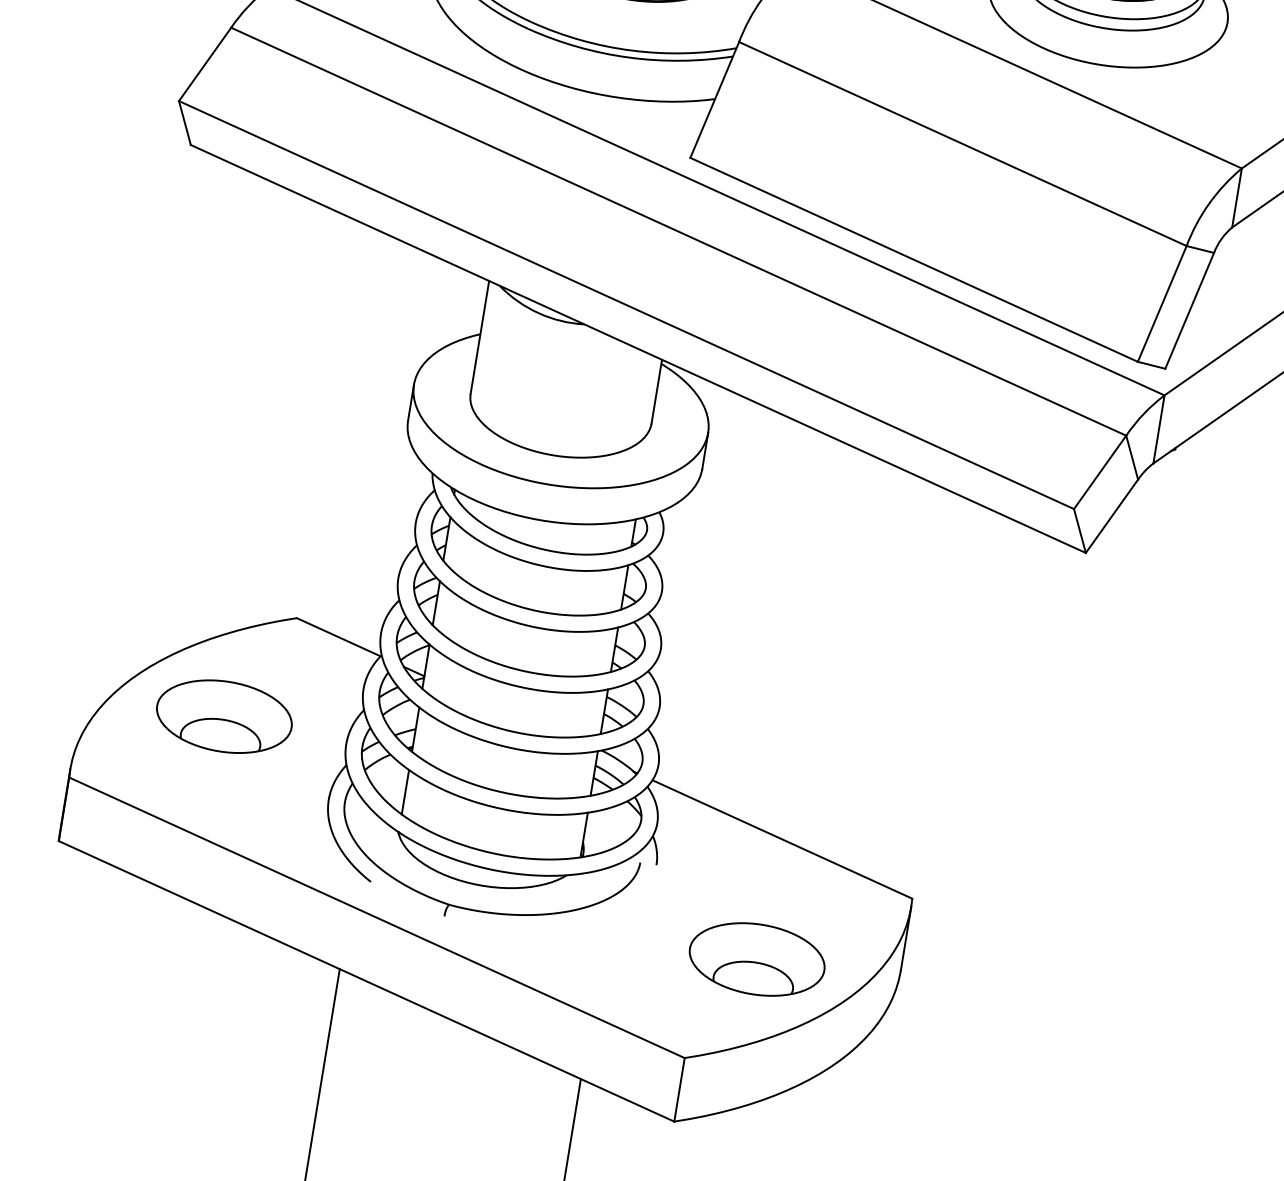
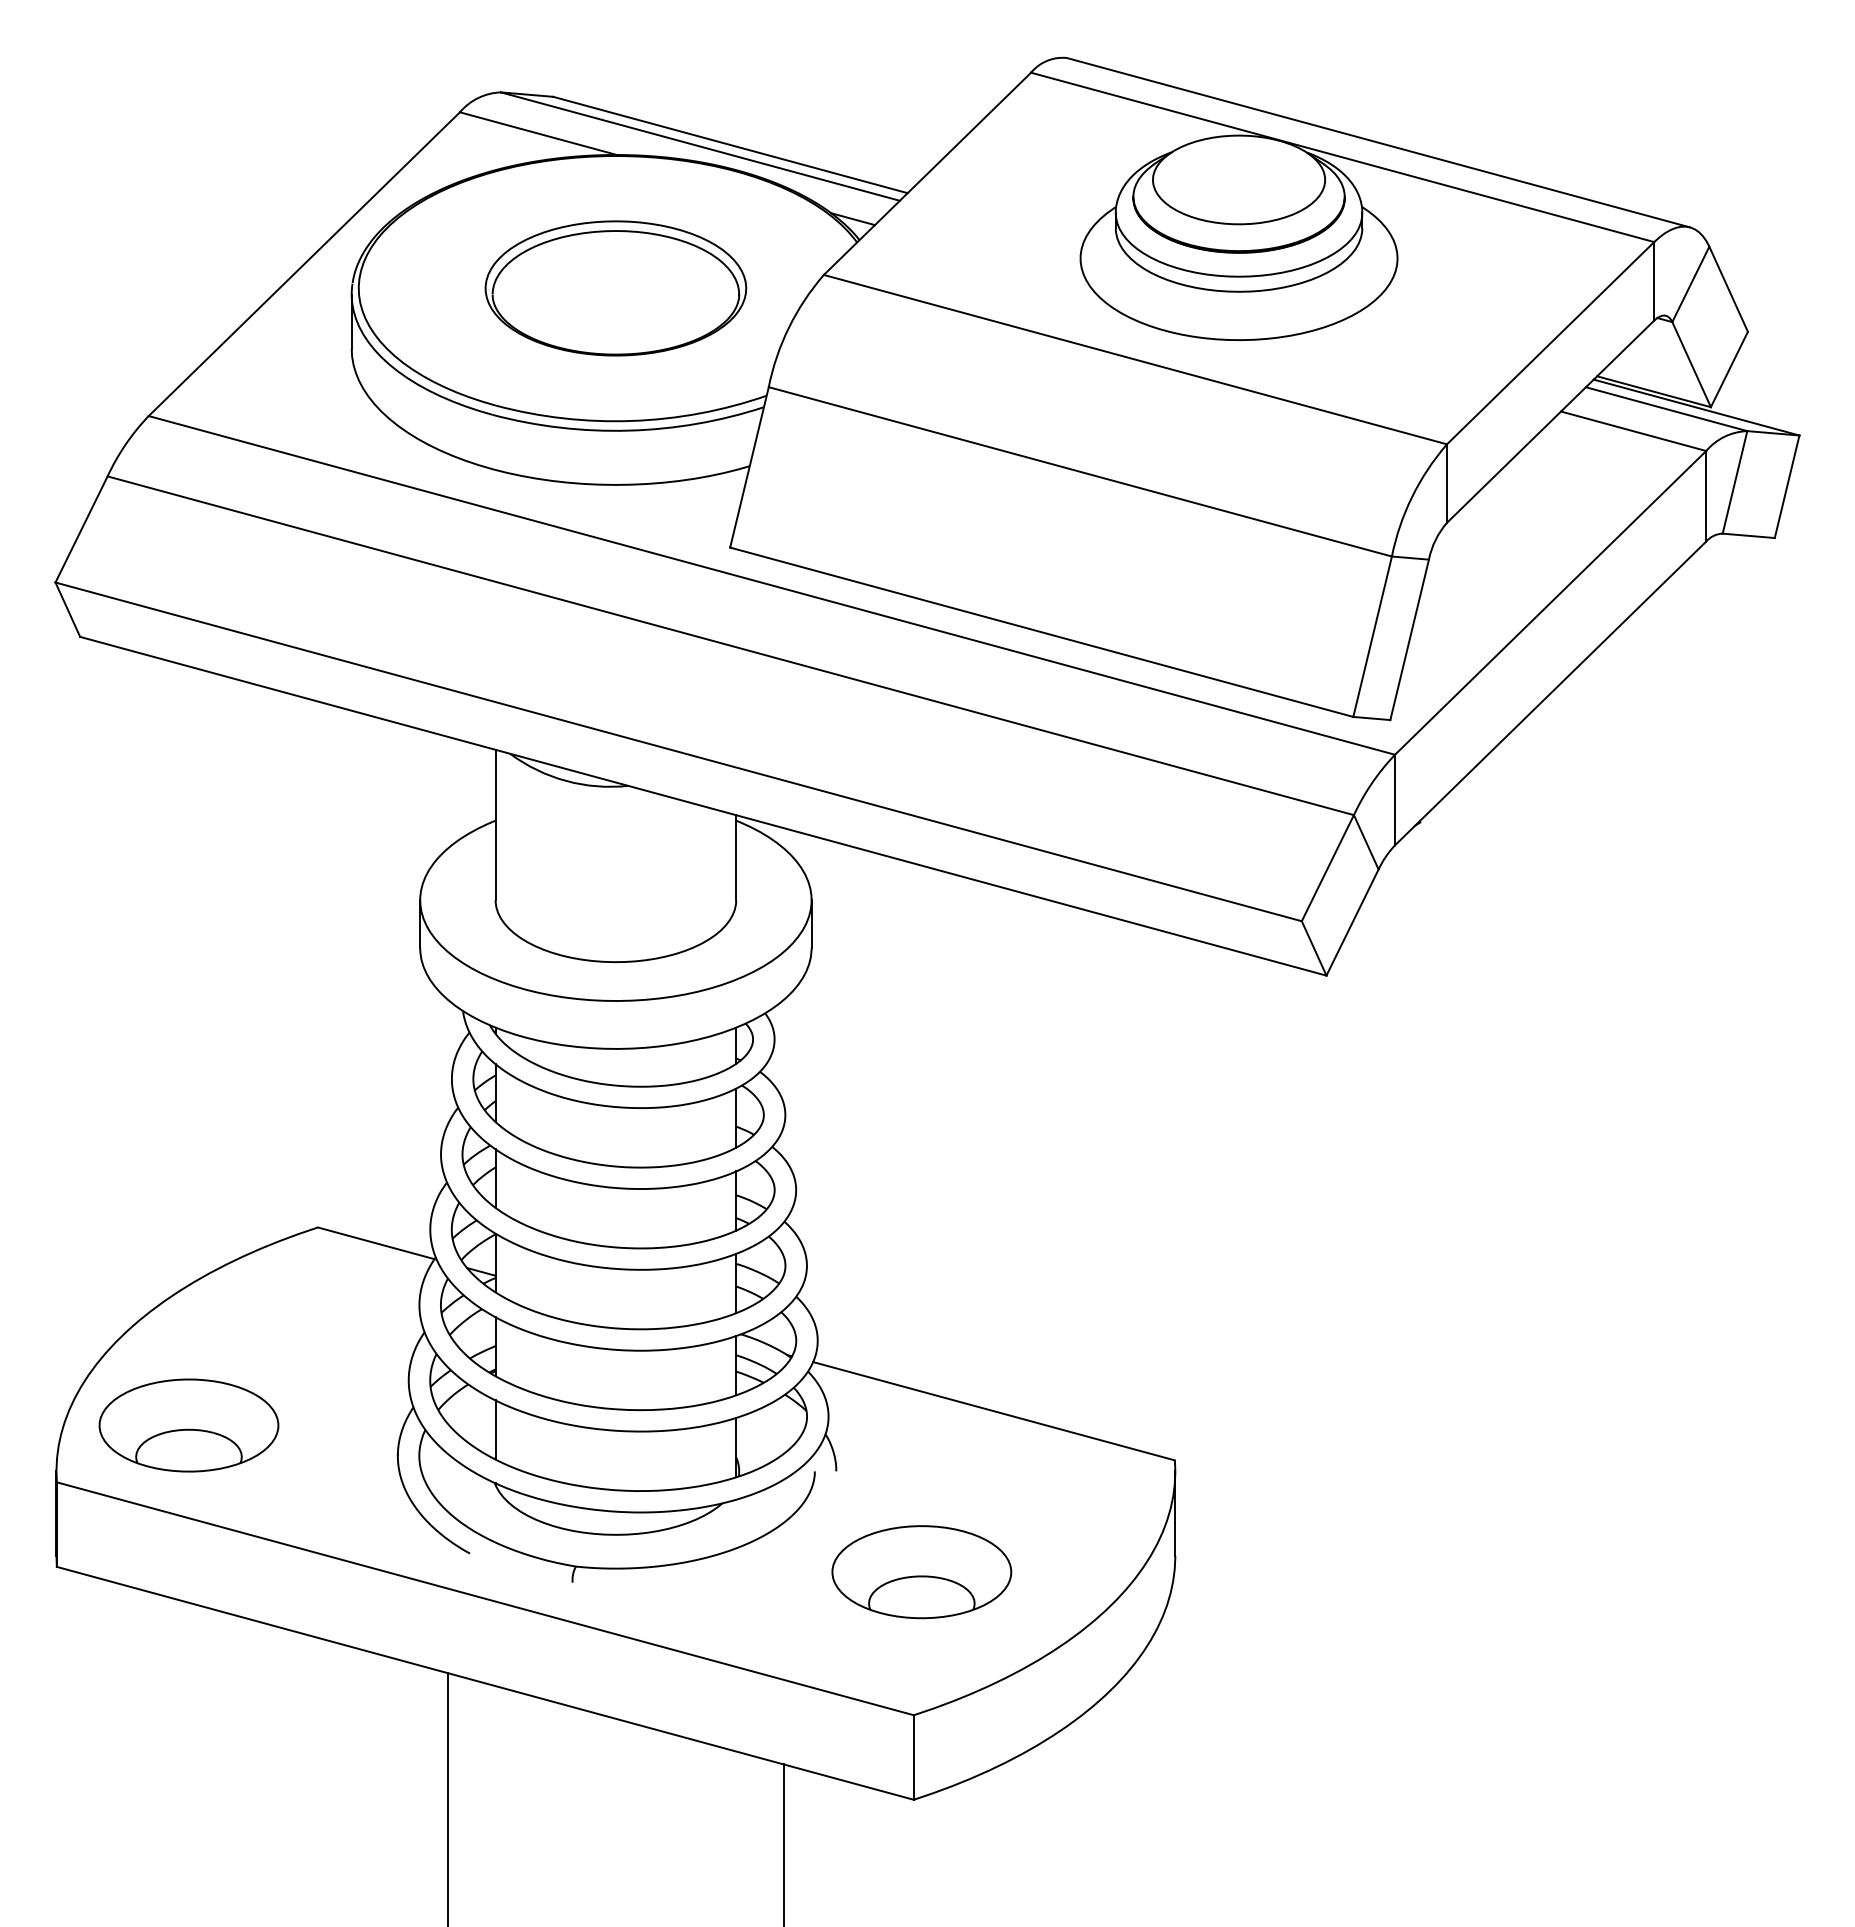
part: (224, 716) -> (188, 1425), moved
part: (756, 959) -> (921, 1572), moved

